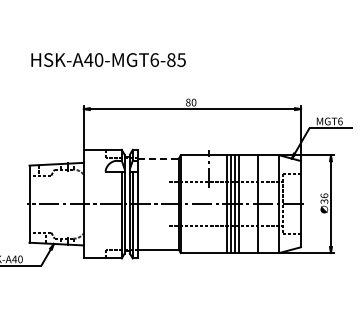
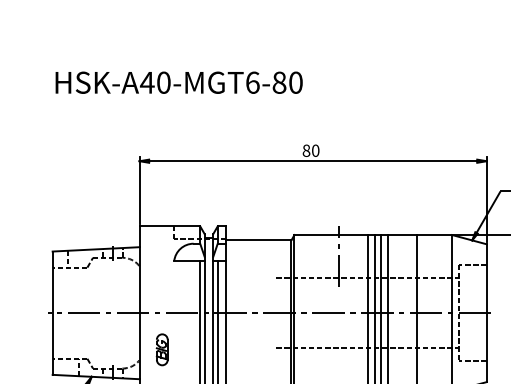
text: (181, 59) -> (295, 81), HSK-A40-MGT6-85 -> HSK-A40-MGT6-80
line: (158, 158) -> (258, 240), dashed -> solid
part: (97, 226) -> (161, 348), added

